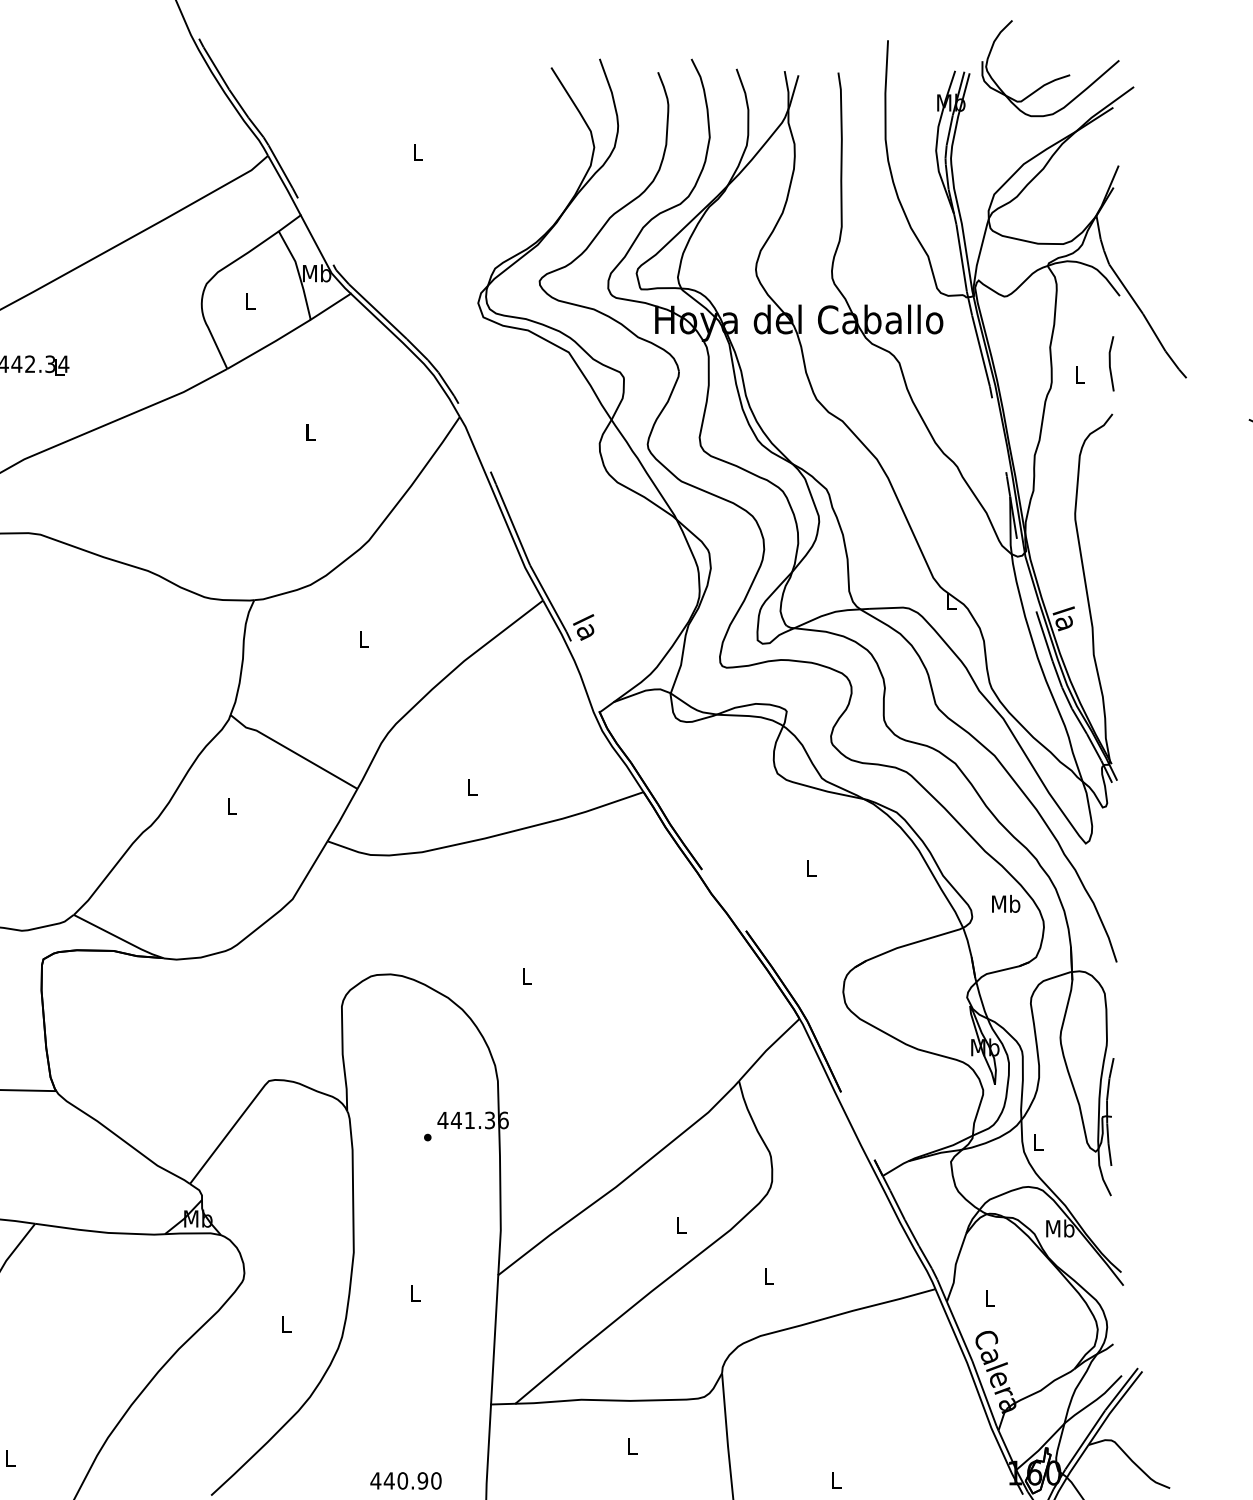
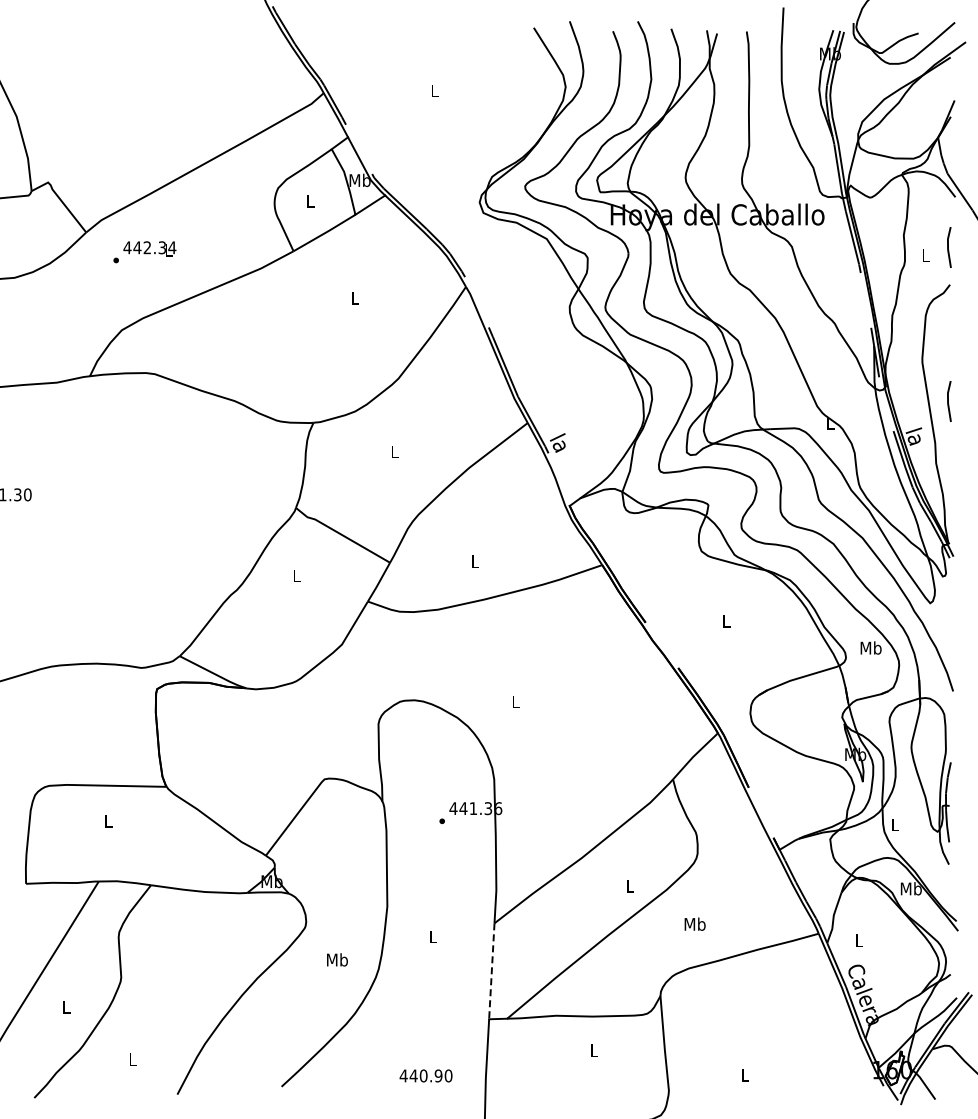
line: (1110, 571) -> (948, 401), added
text: (767, 1275) -> (694, 923), L -> Mb
text: (286, 1323) -> (337, 959), L -> Mb
line: (494, 1340) -> (491, 971), solid -> dashed

